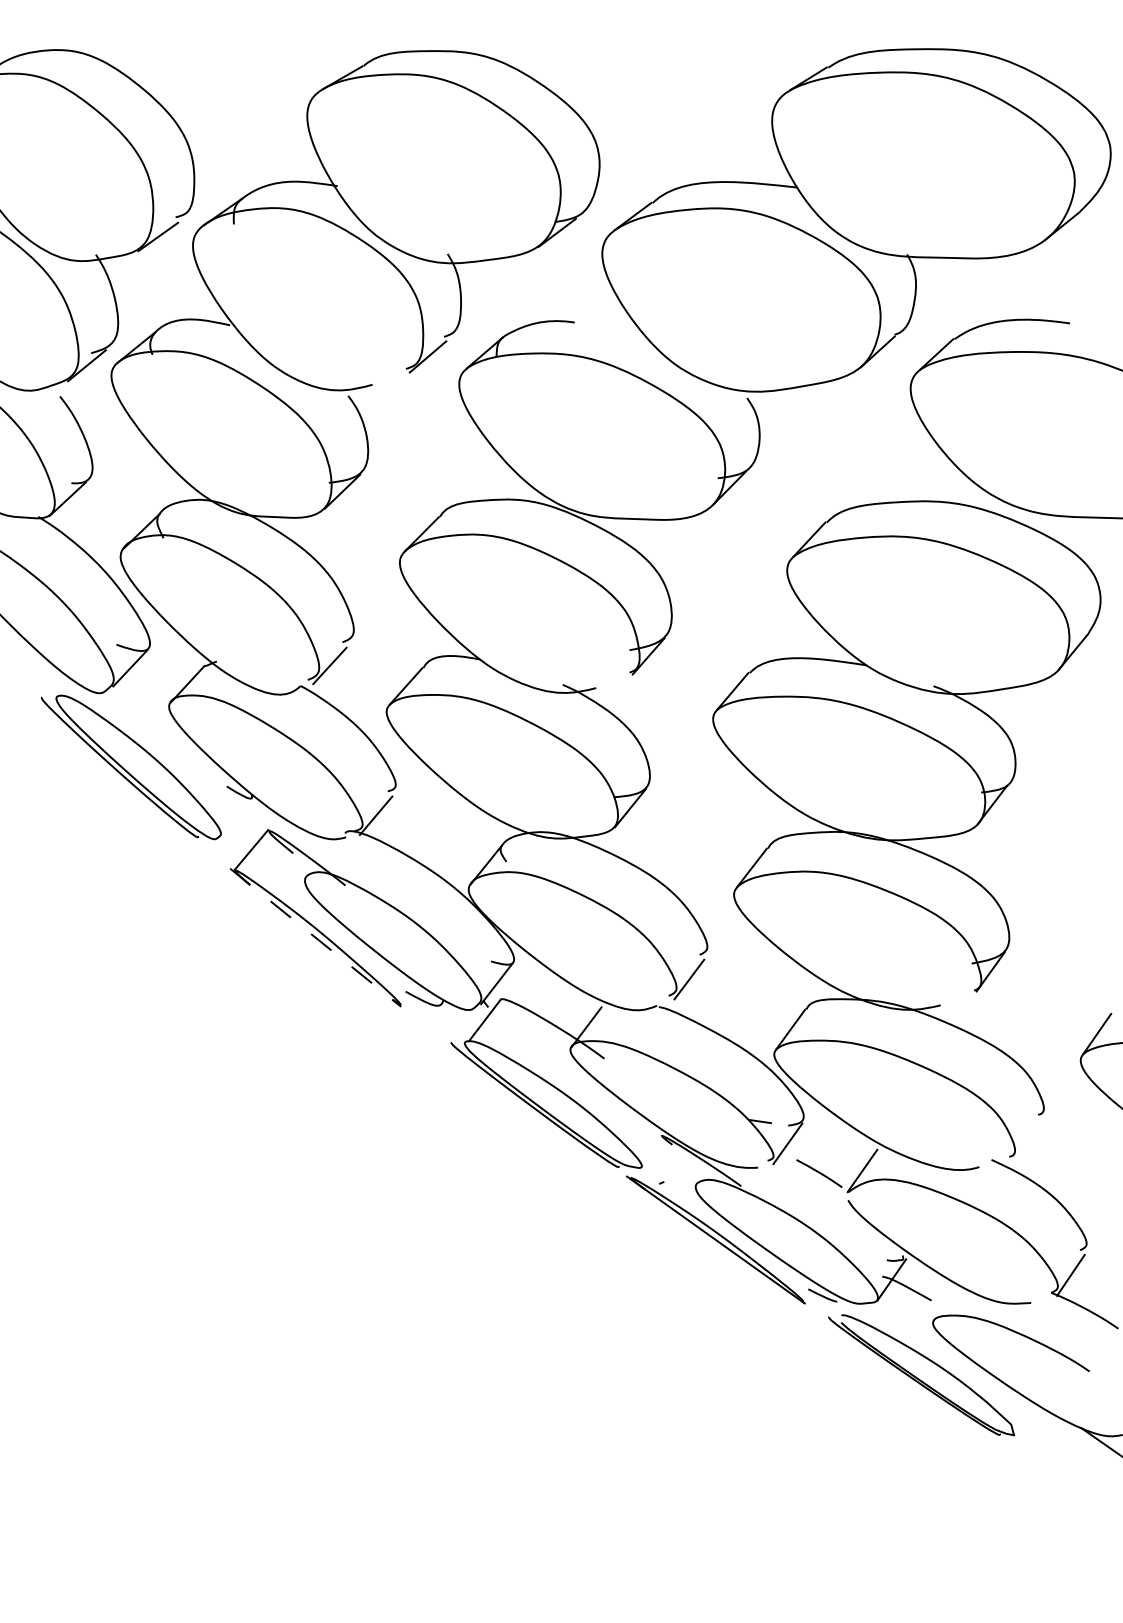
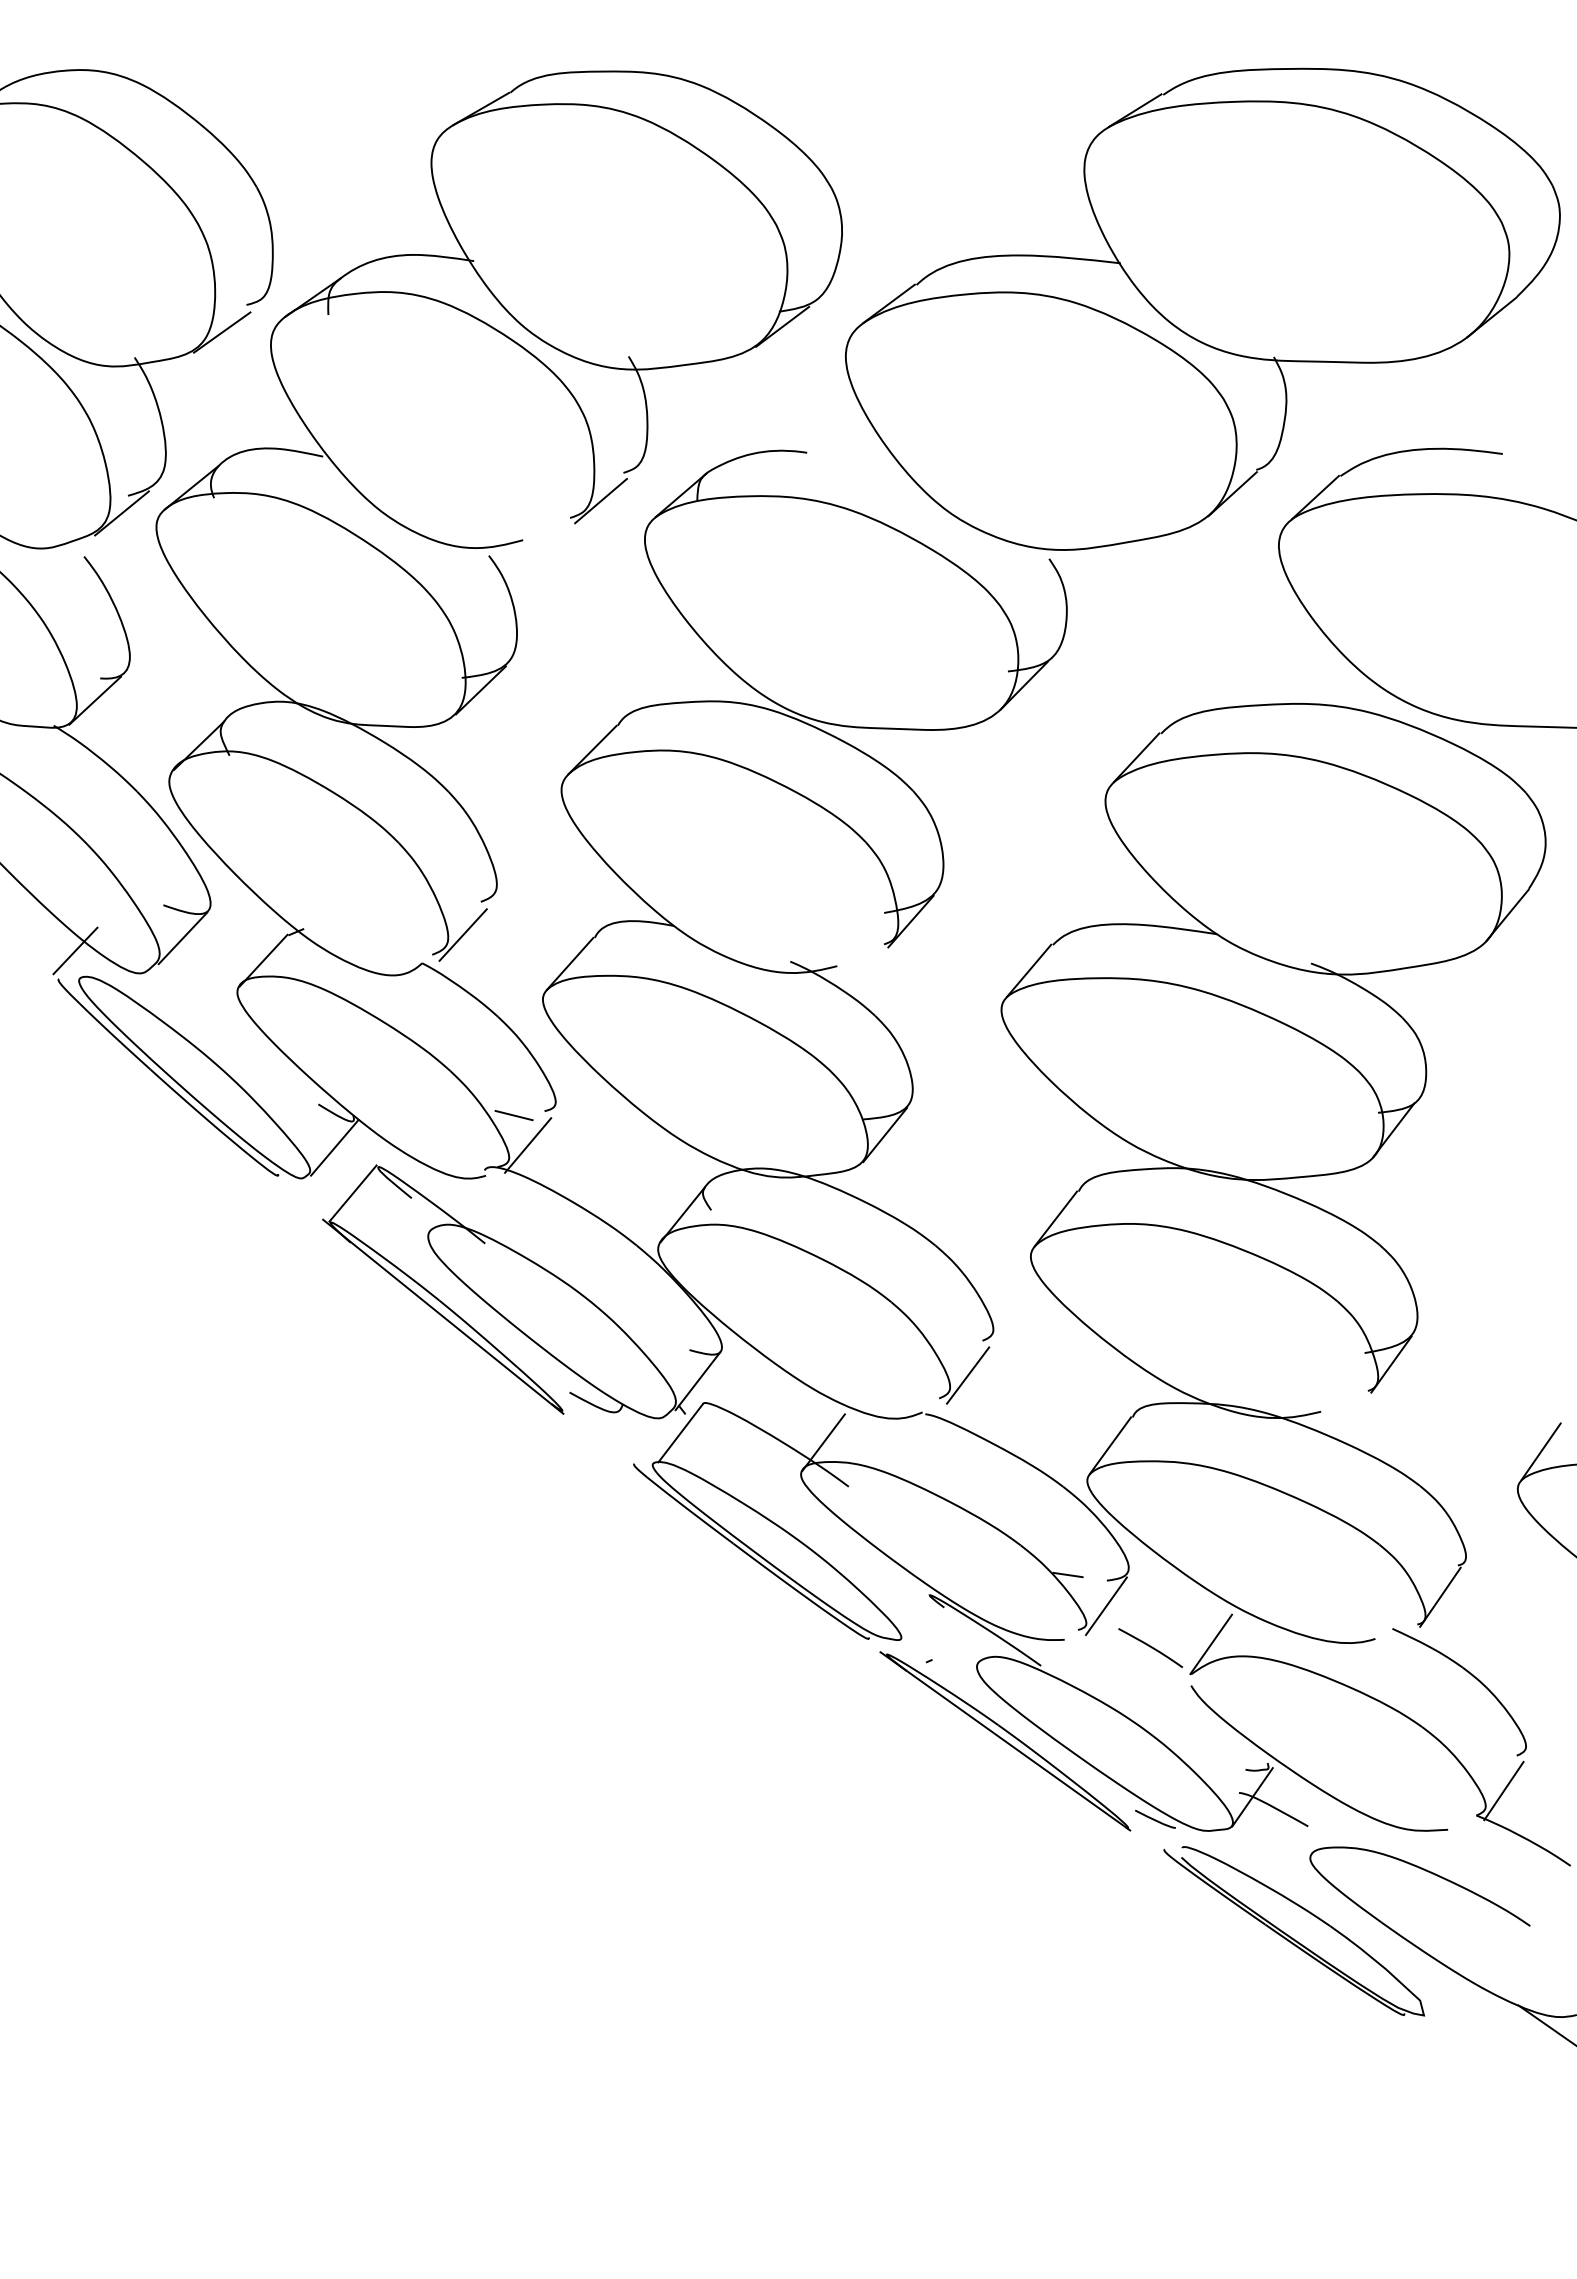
line: (53, 676) -> (75, 950), added
line: (365, 794) -> (513, 1115), added
line: (238, 817) -> (334, 1147), added
line: (315, 938) -> (443, 1317), dashed -> solid
line: (1025, 1136) -> (1440, 1596), added

